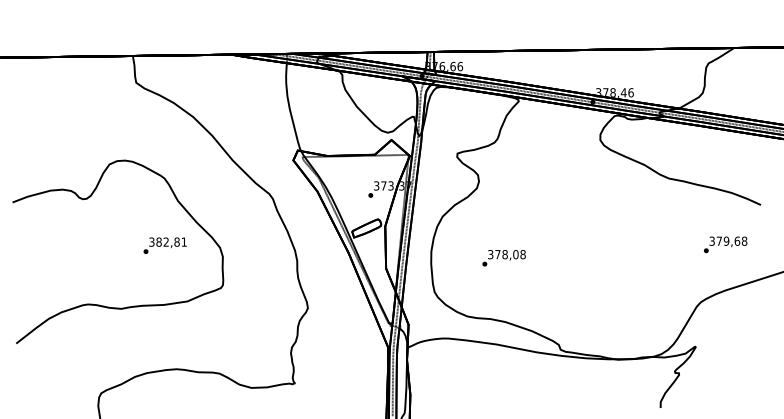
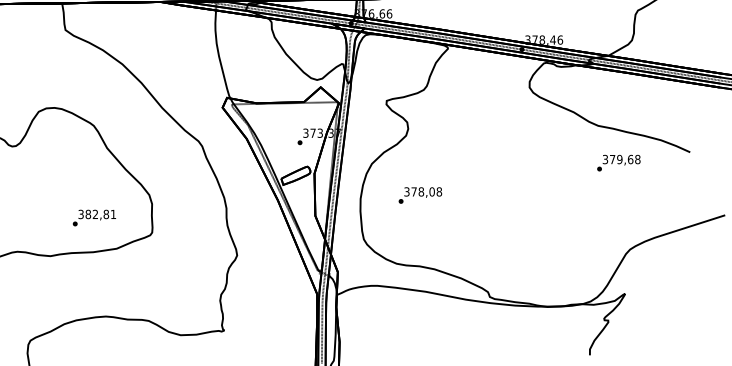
text: (725, 244) -> (618, 162), moved
text: (164, 245) -> (93, 217), moved
text: (503, 258) -> (419, 195), moved

